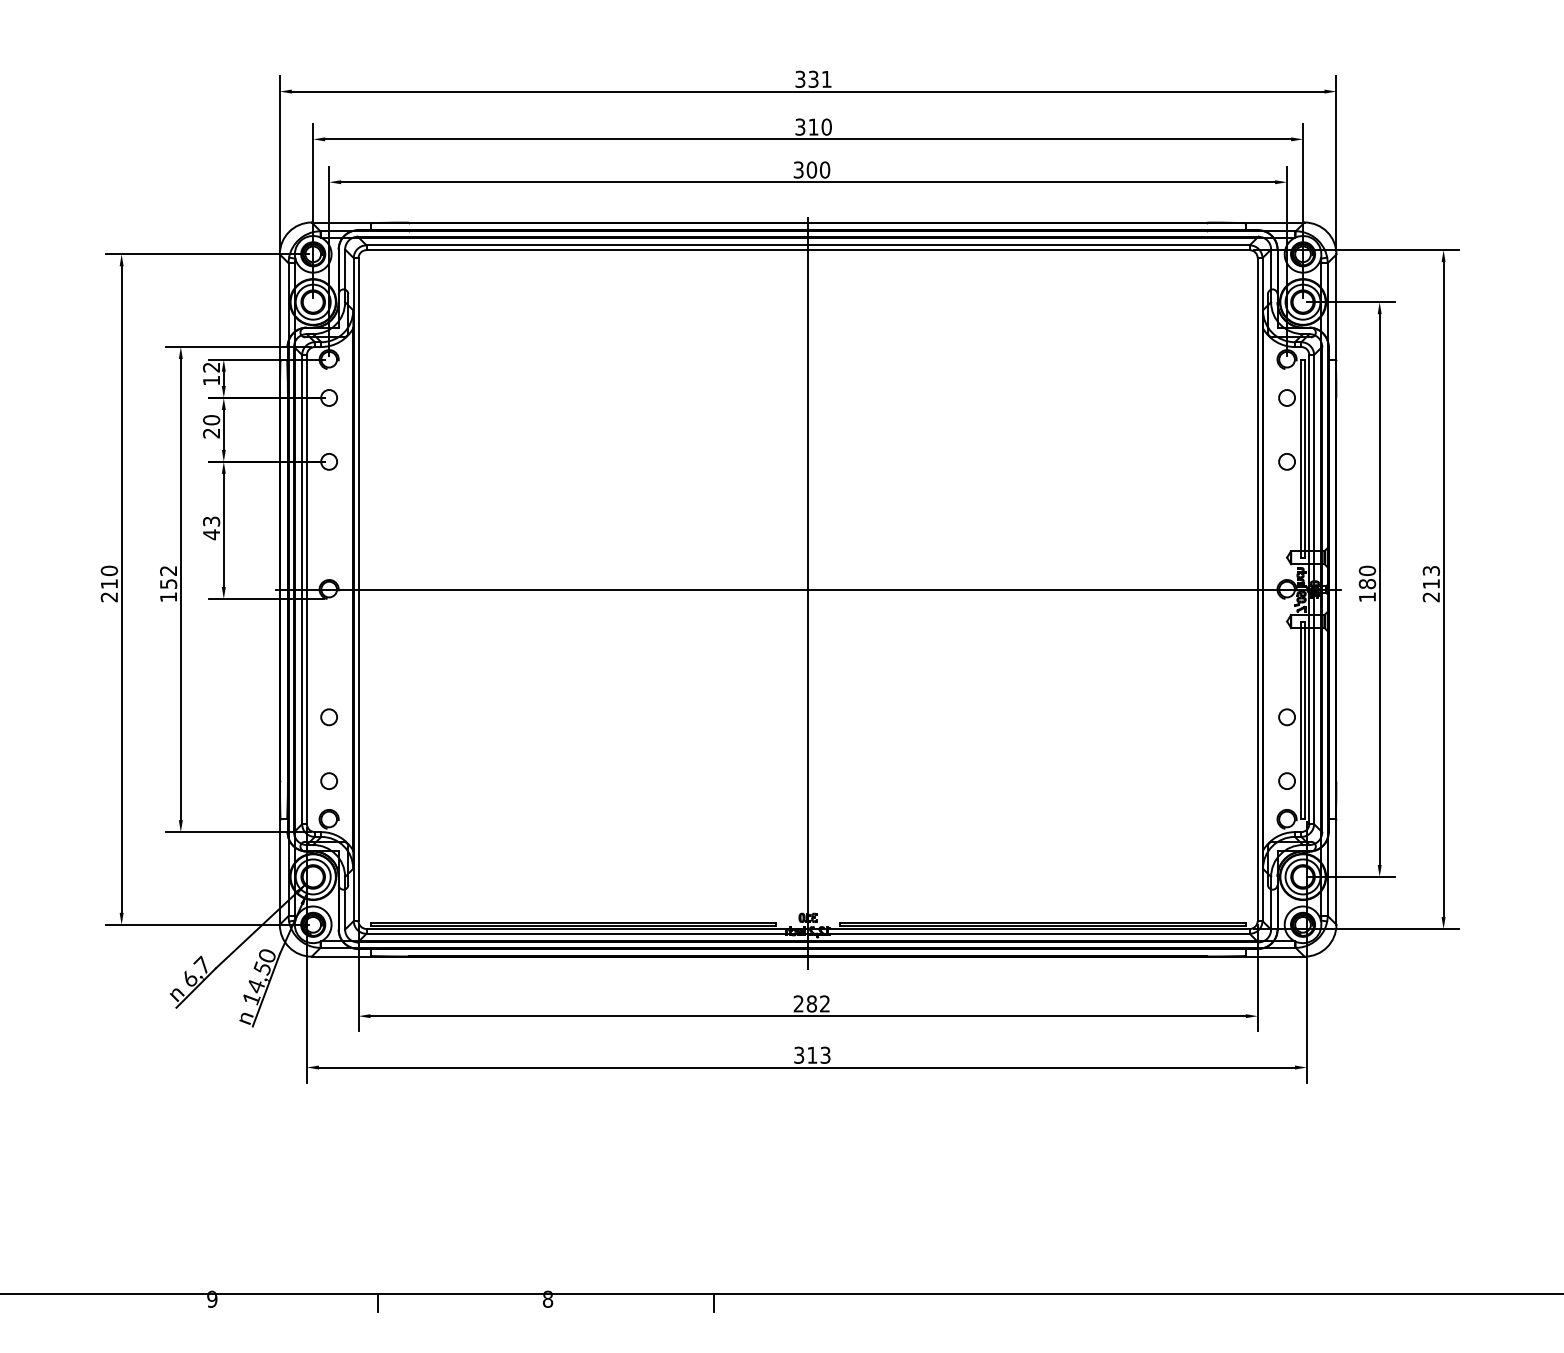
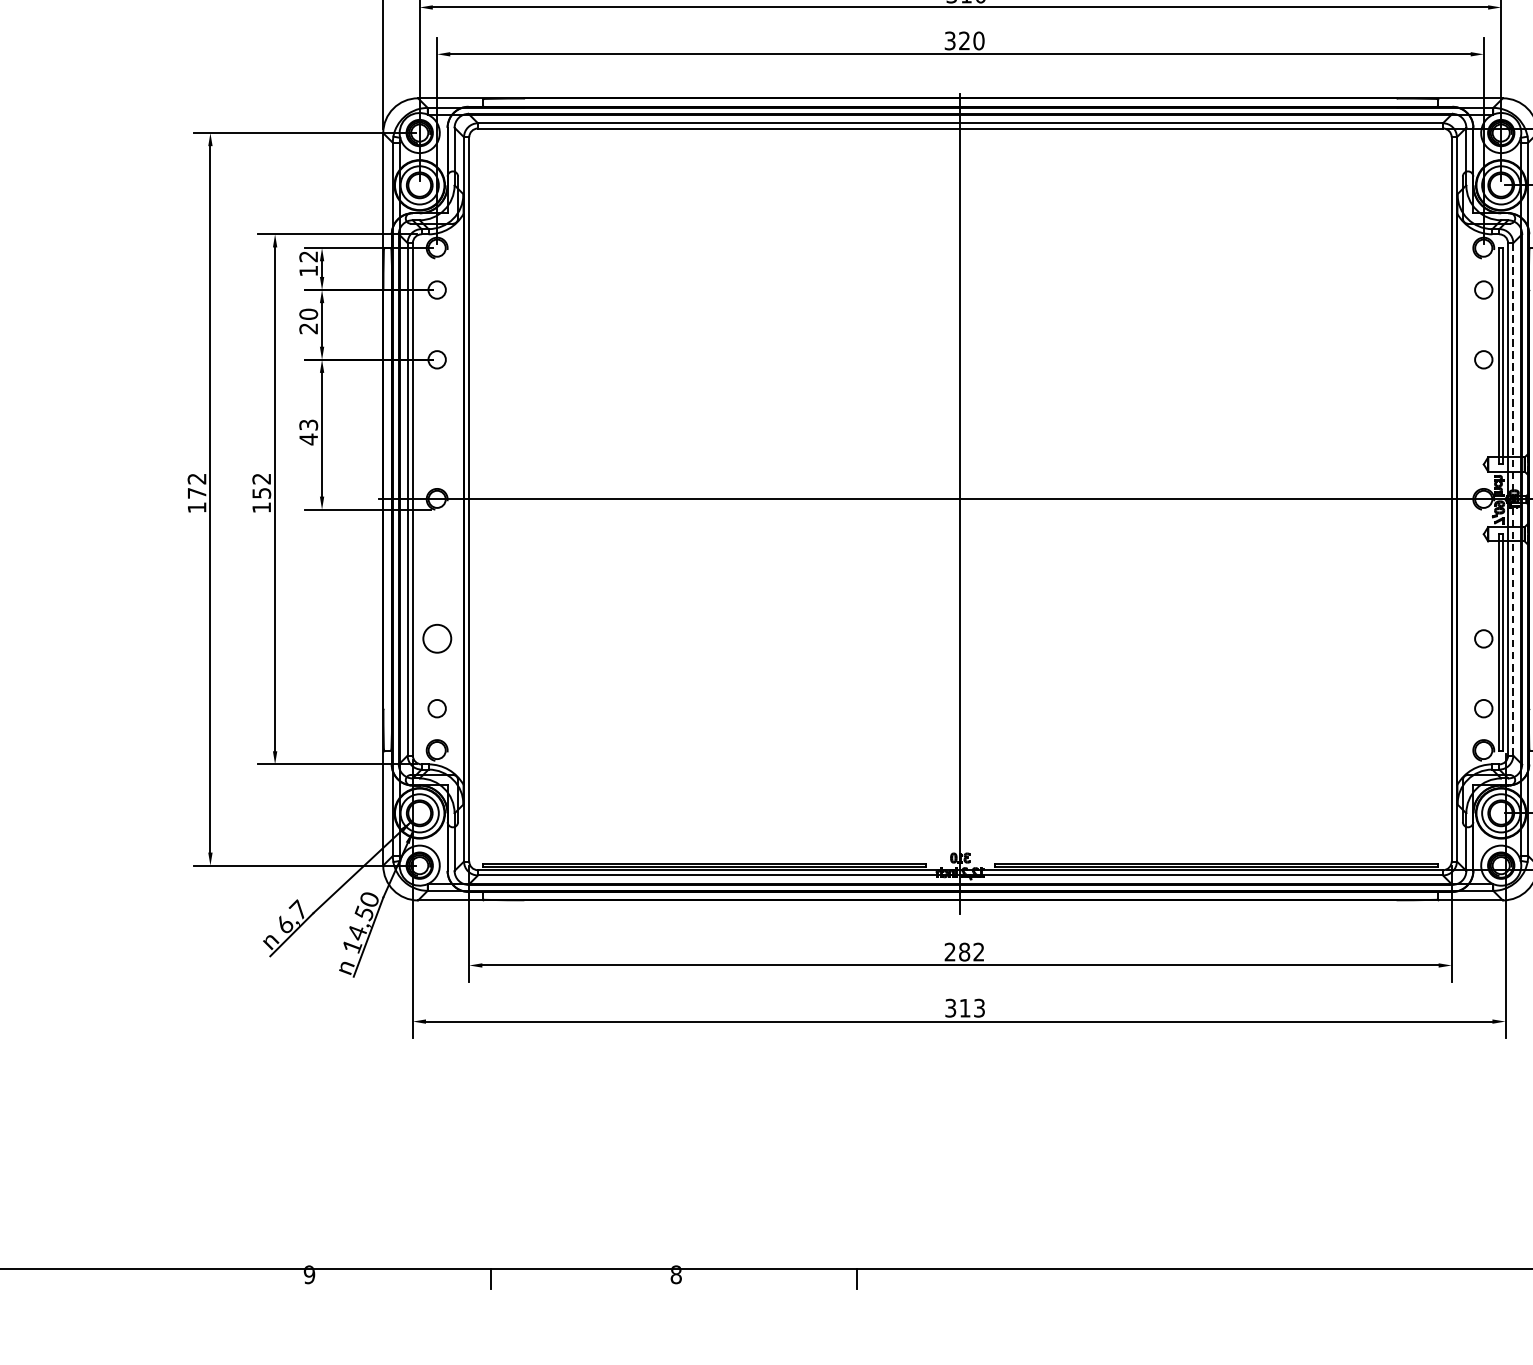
text: (811, 169) -> (964, 40), 300 -> 320
text: (108, 583) -> (196, 492), 210 -> 172
line: (1314, 589) -> (1513, 499), solid -> dashed
circle: (328, 717) -> (436, 639), size x1.6

